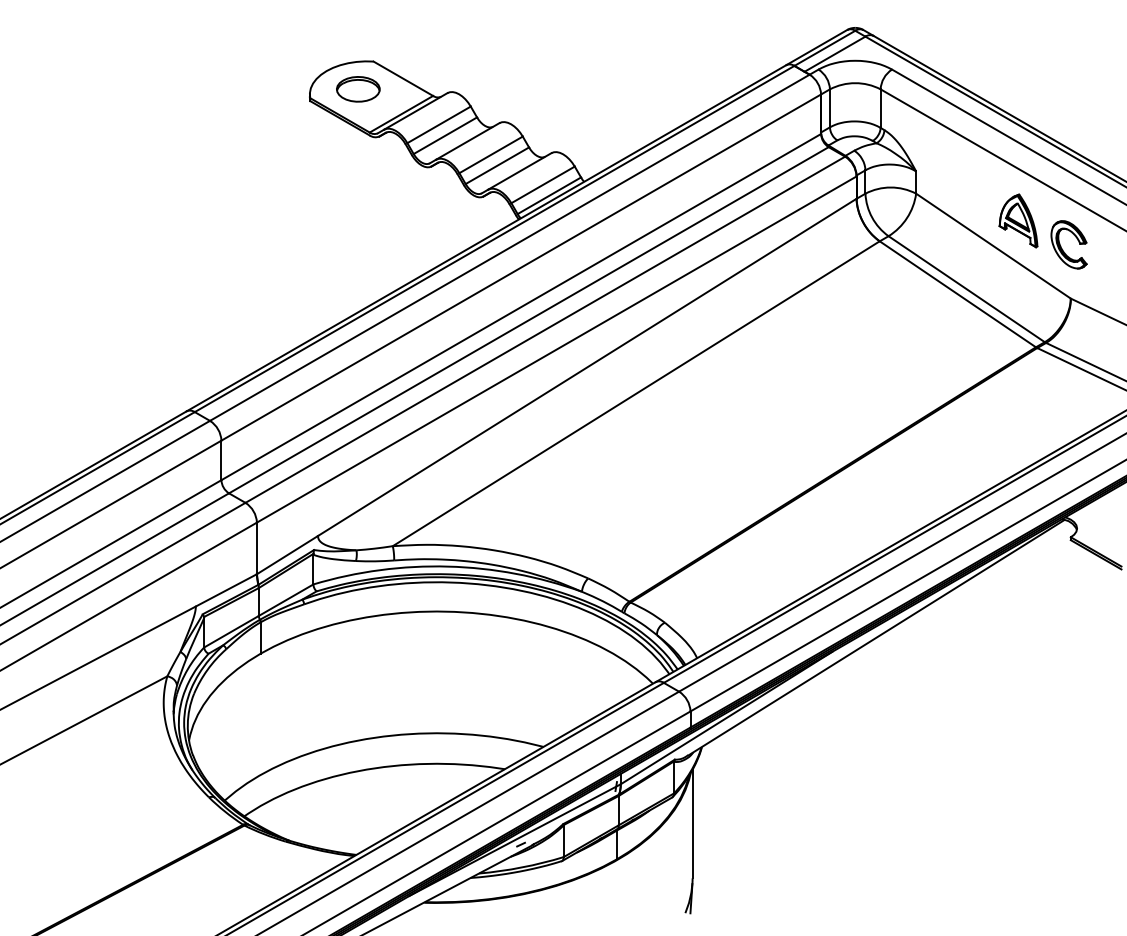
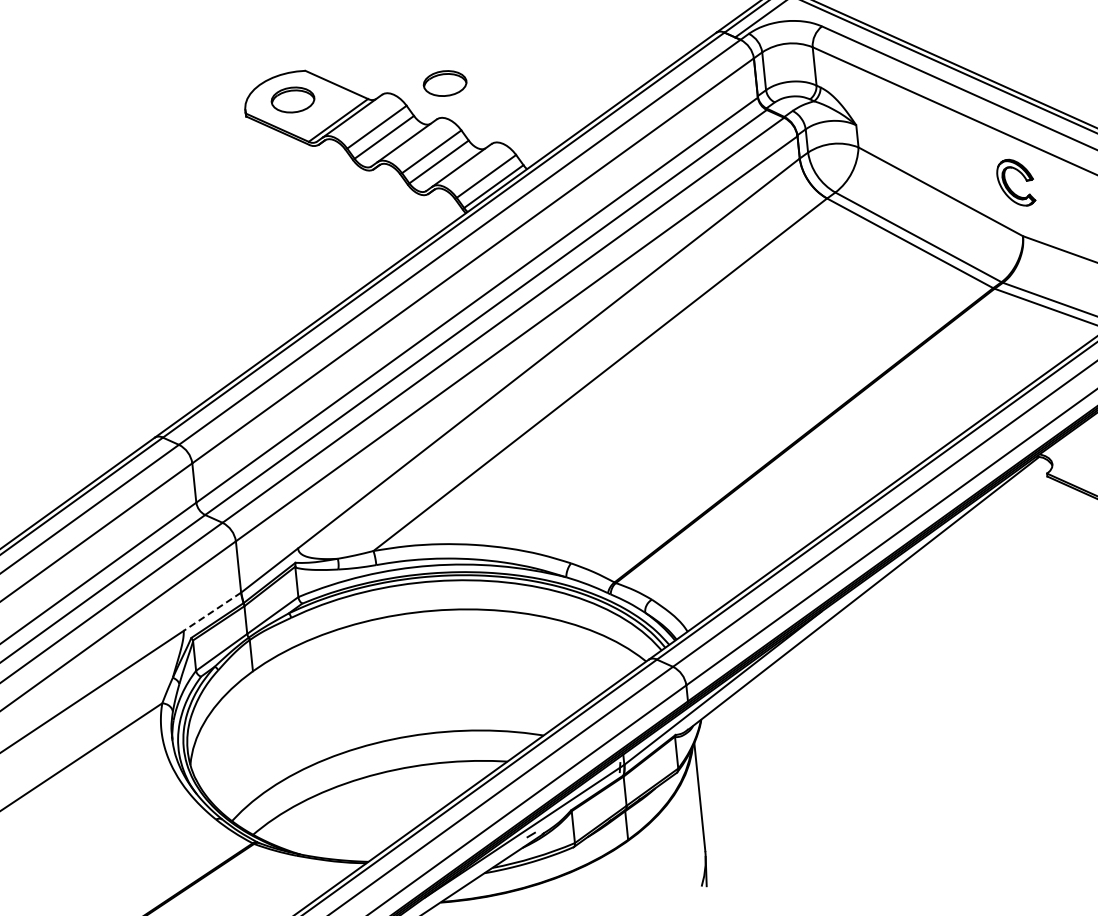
part: (511, 88) -> (445, 83), added
part: (1018, 220) -> (963, 163), removed
line: (226, 590) -> (212, 611), solid -> dashed

